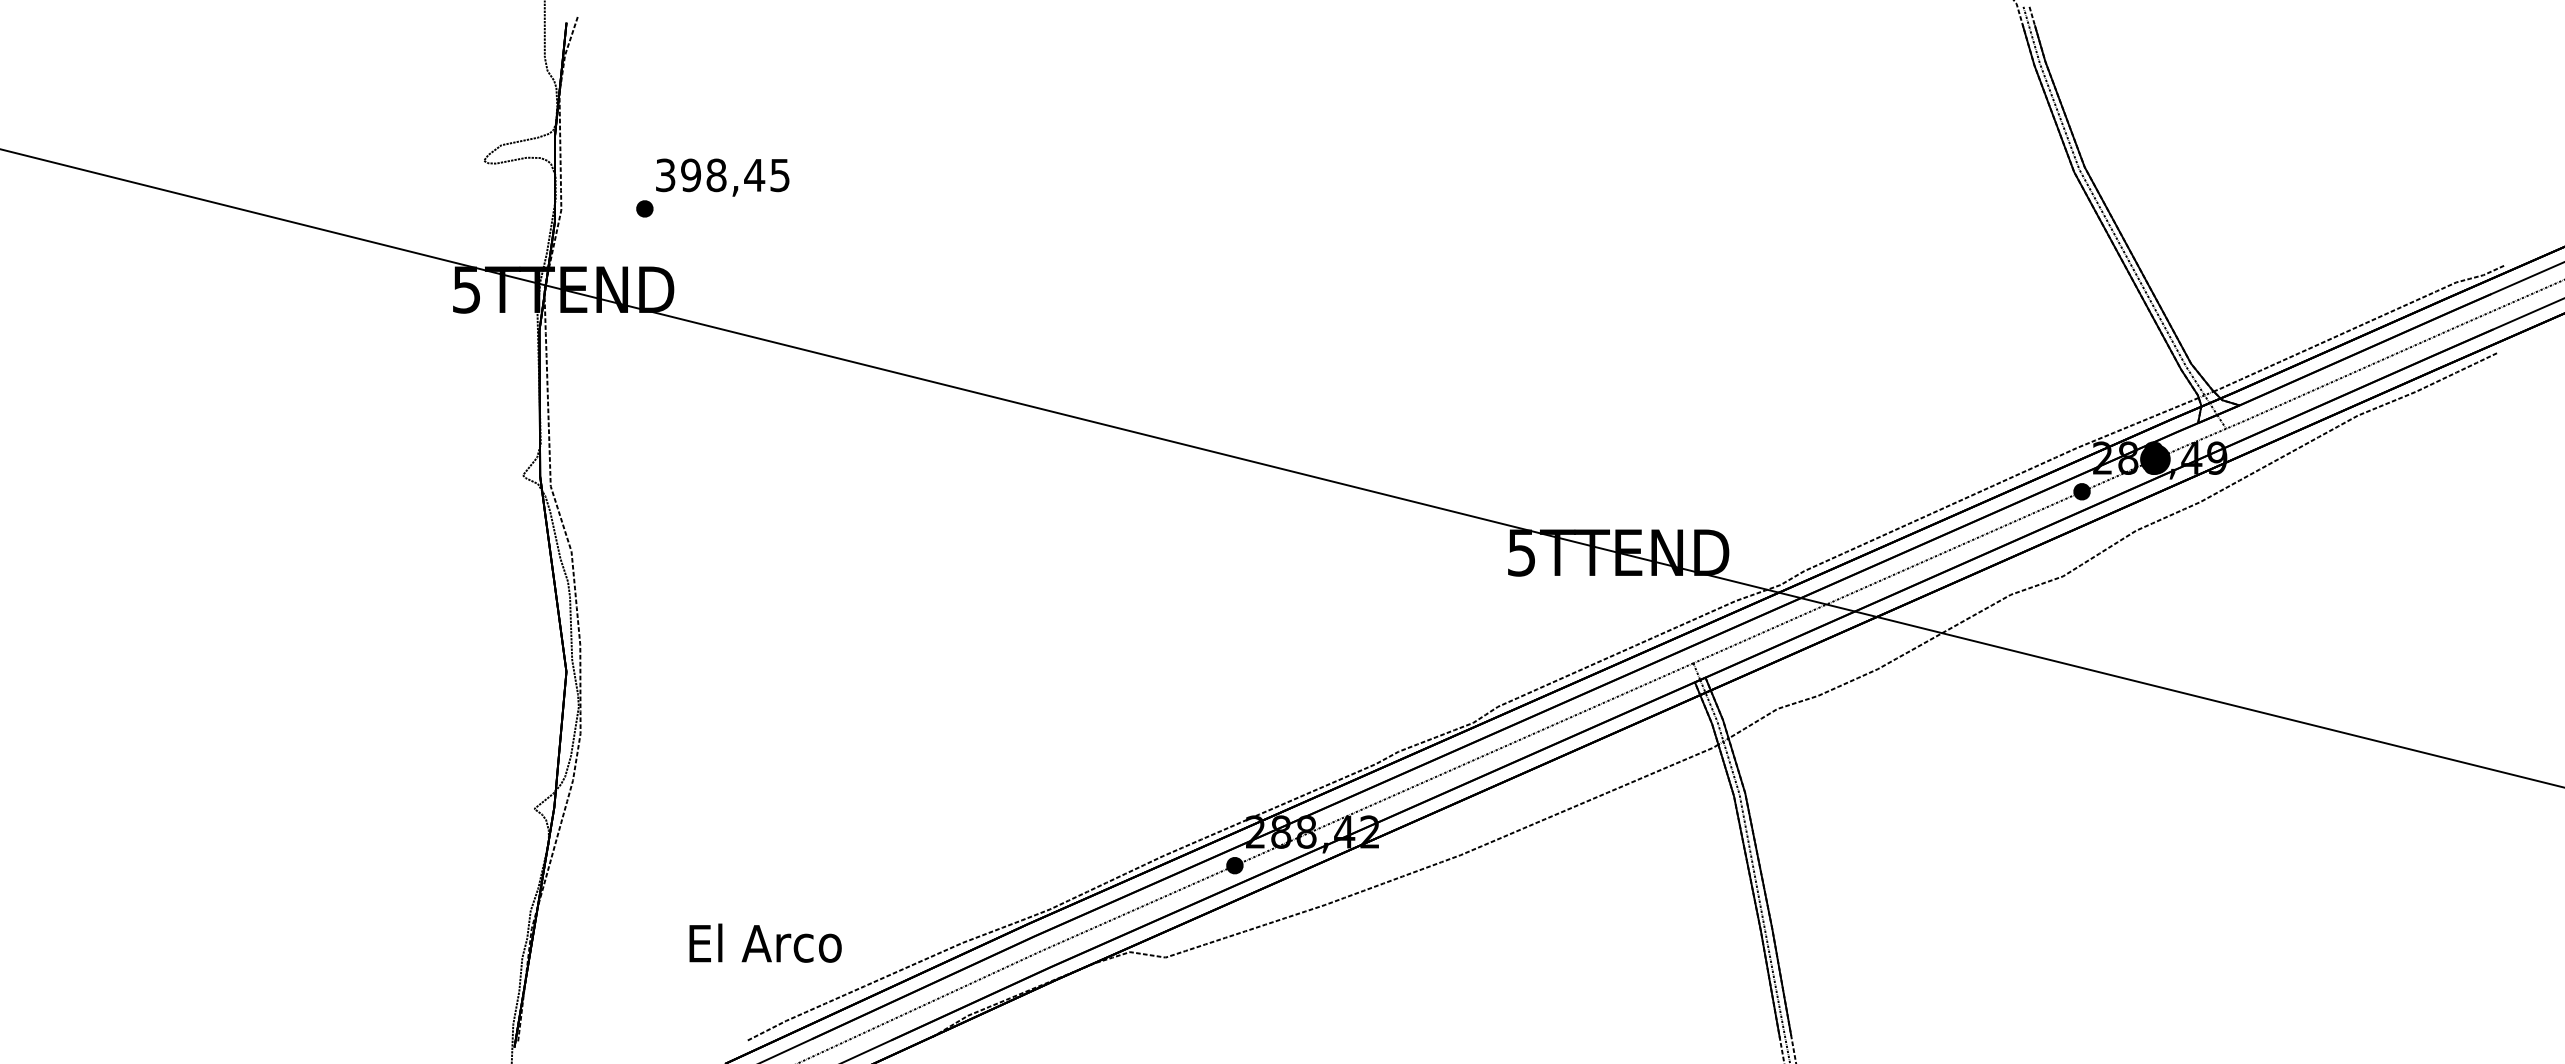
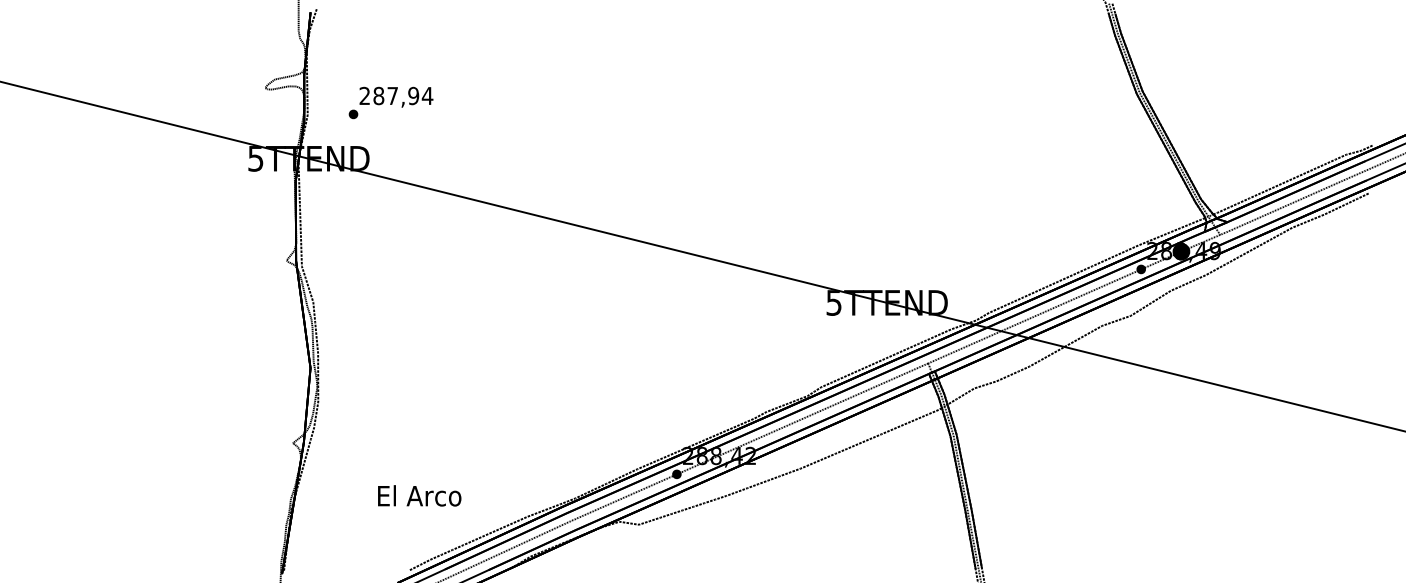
text: (723, 174) -> (396, 95), 398,45 -> 287,94
text: (765, 942) -> (419, 495), moved

